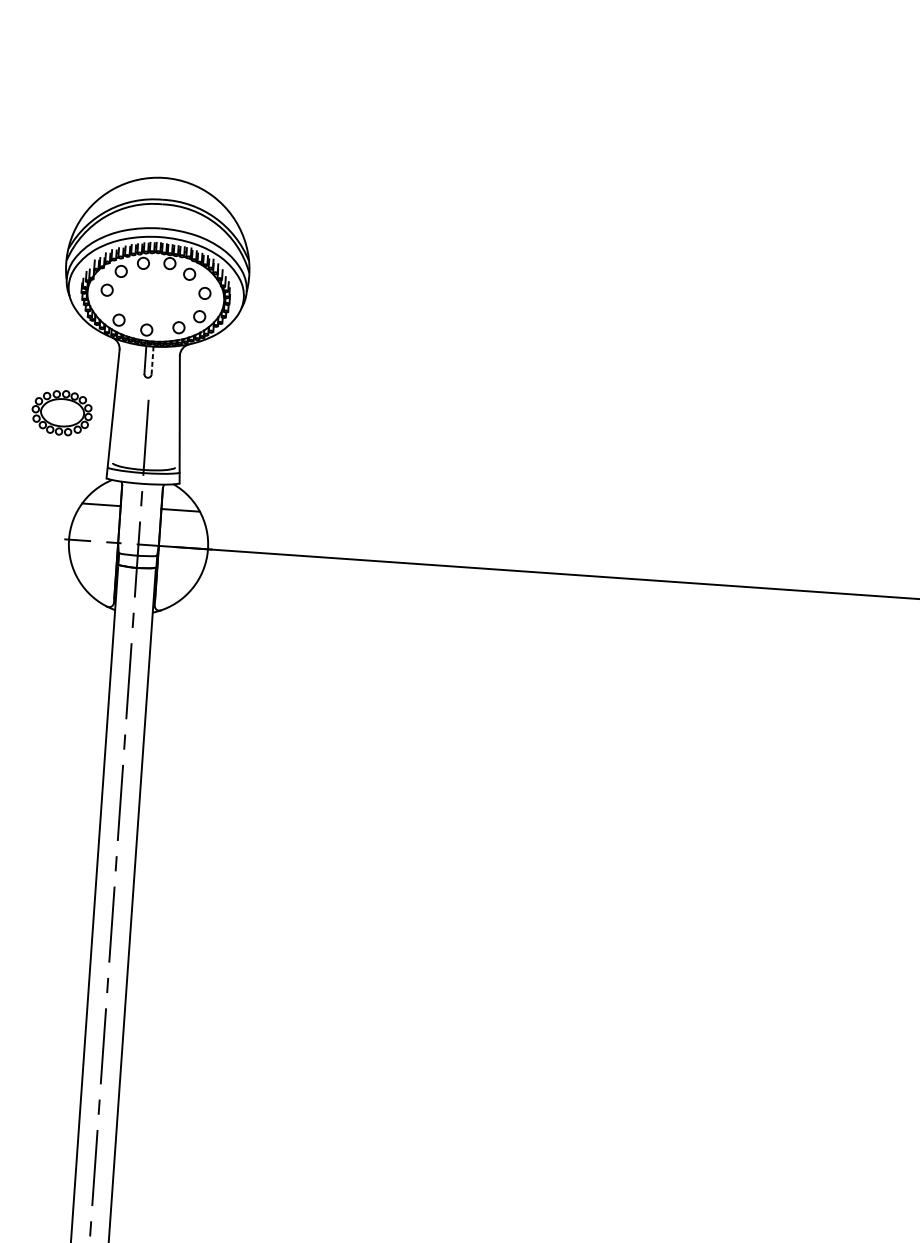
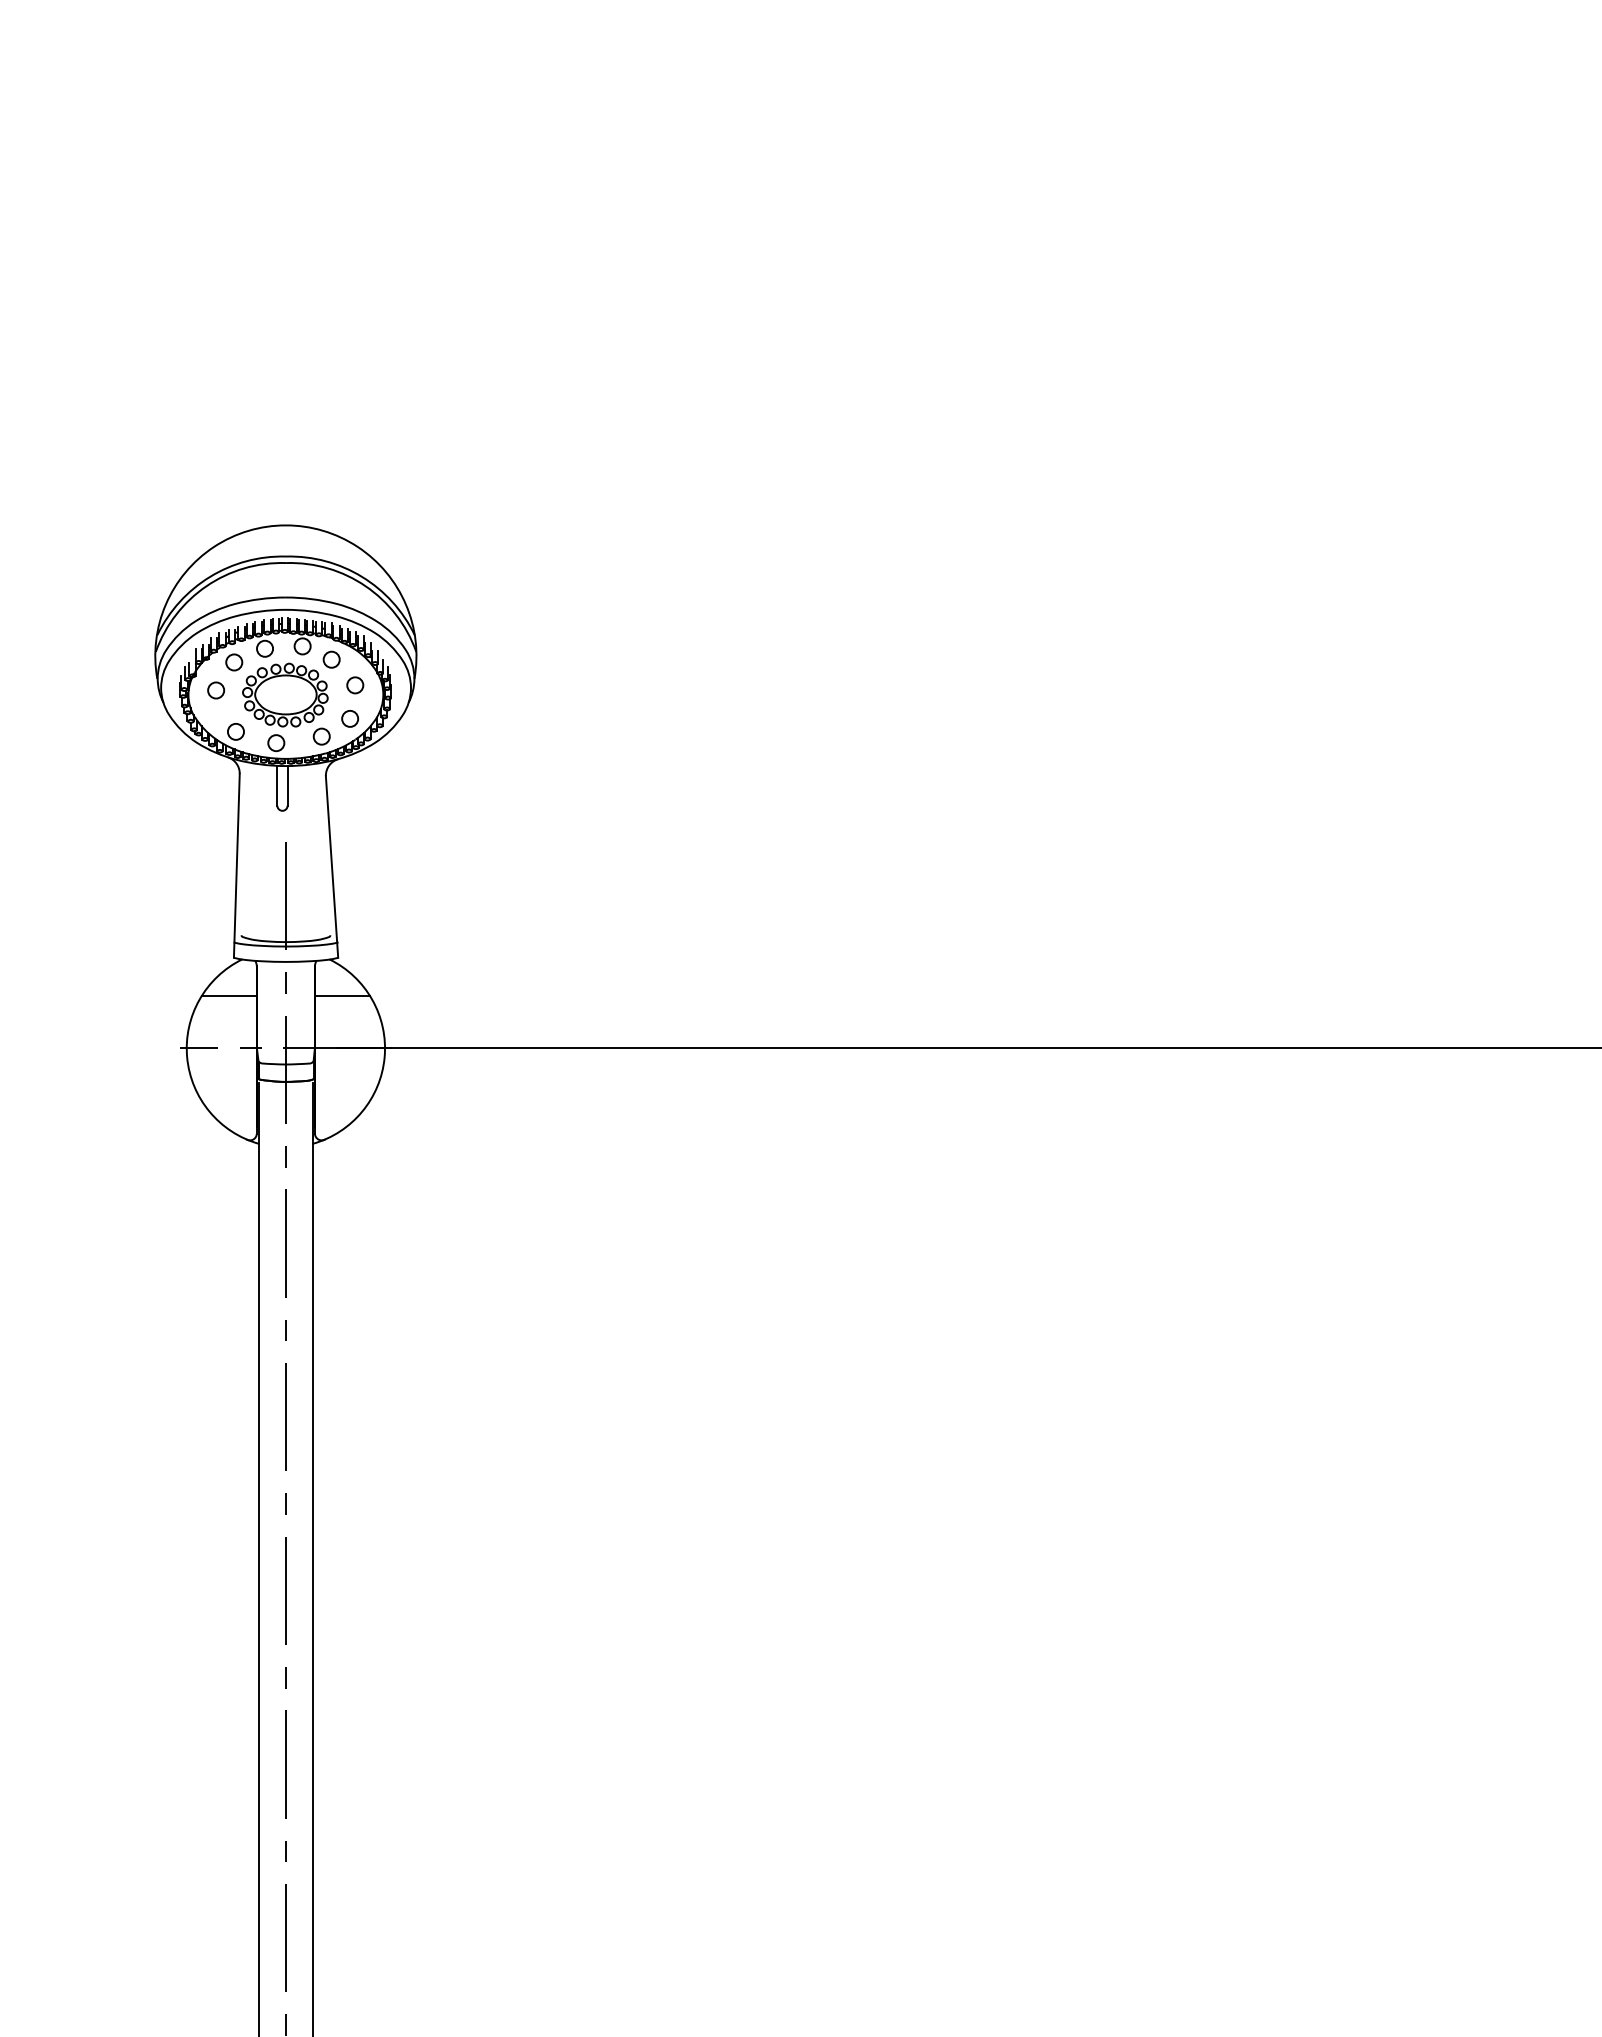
line: (152, 360) -> (287, 785), dashed -> solid
part: (62, 412) -> (285, 694), moved

